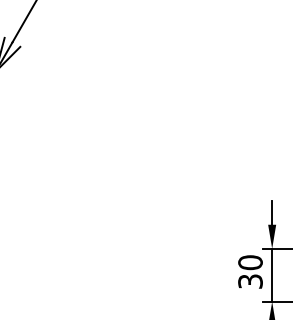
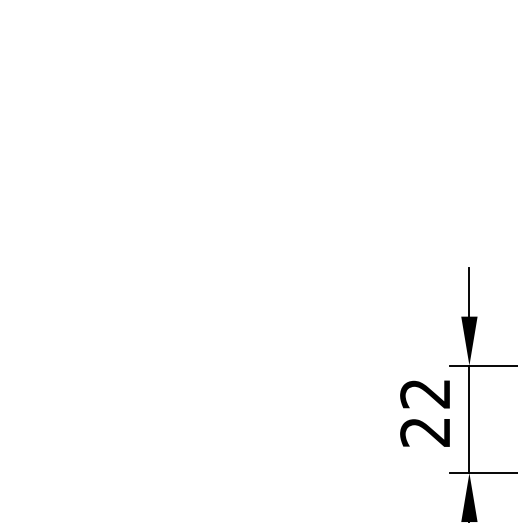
text: (250, 271) -> (425, 411), 30 -> 22

